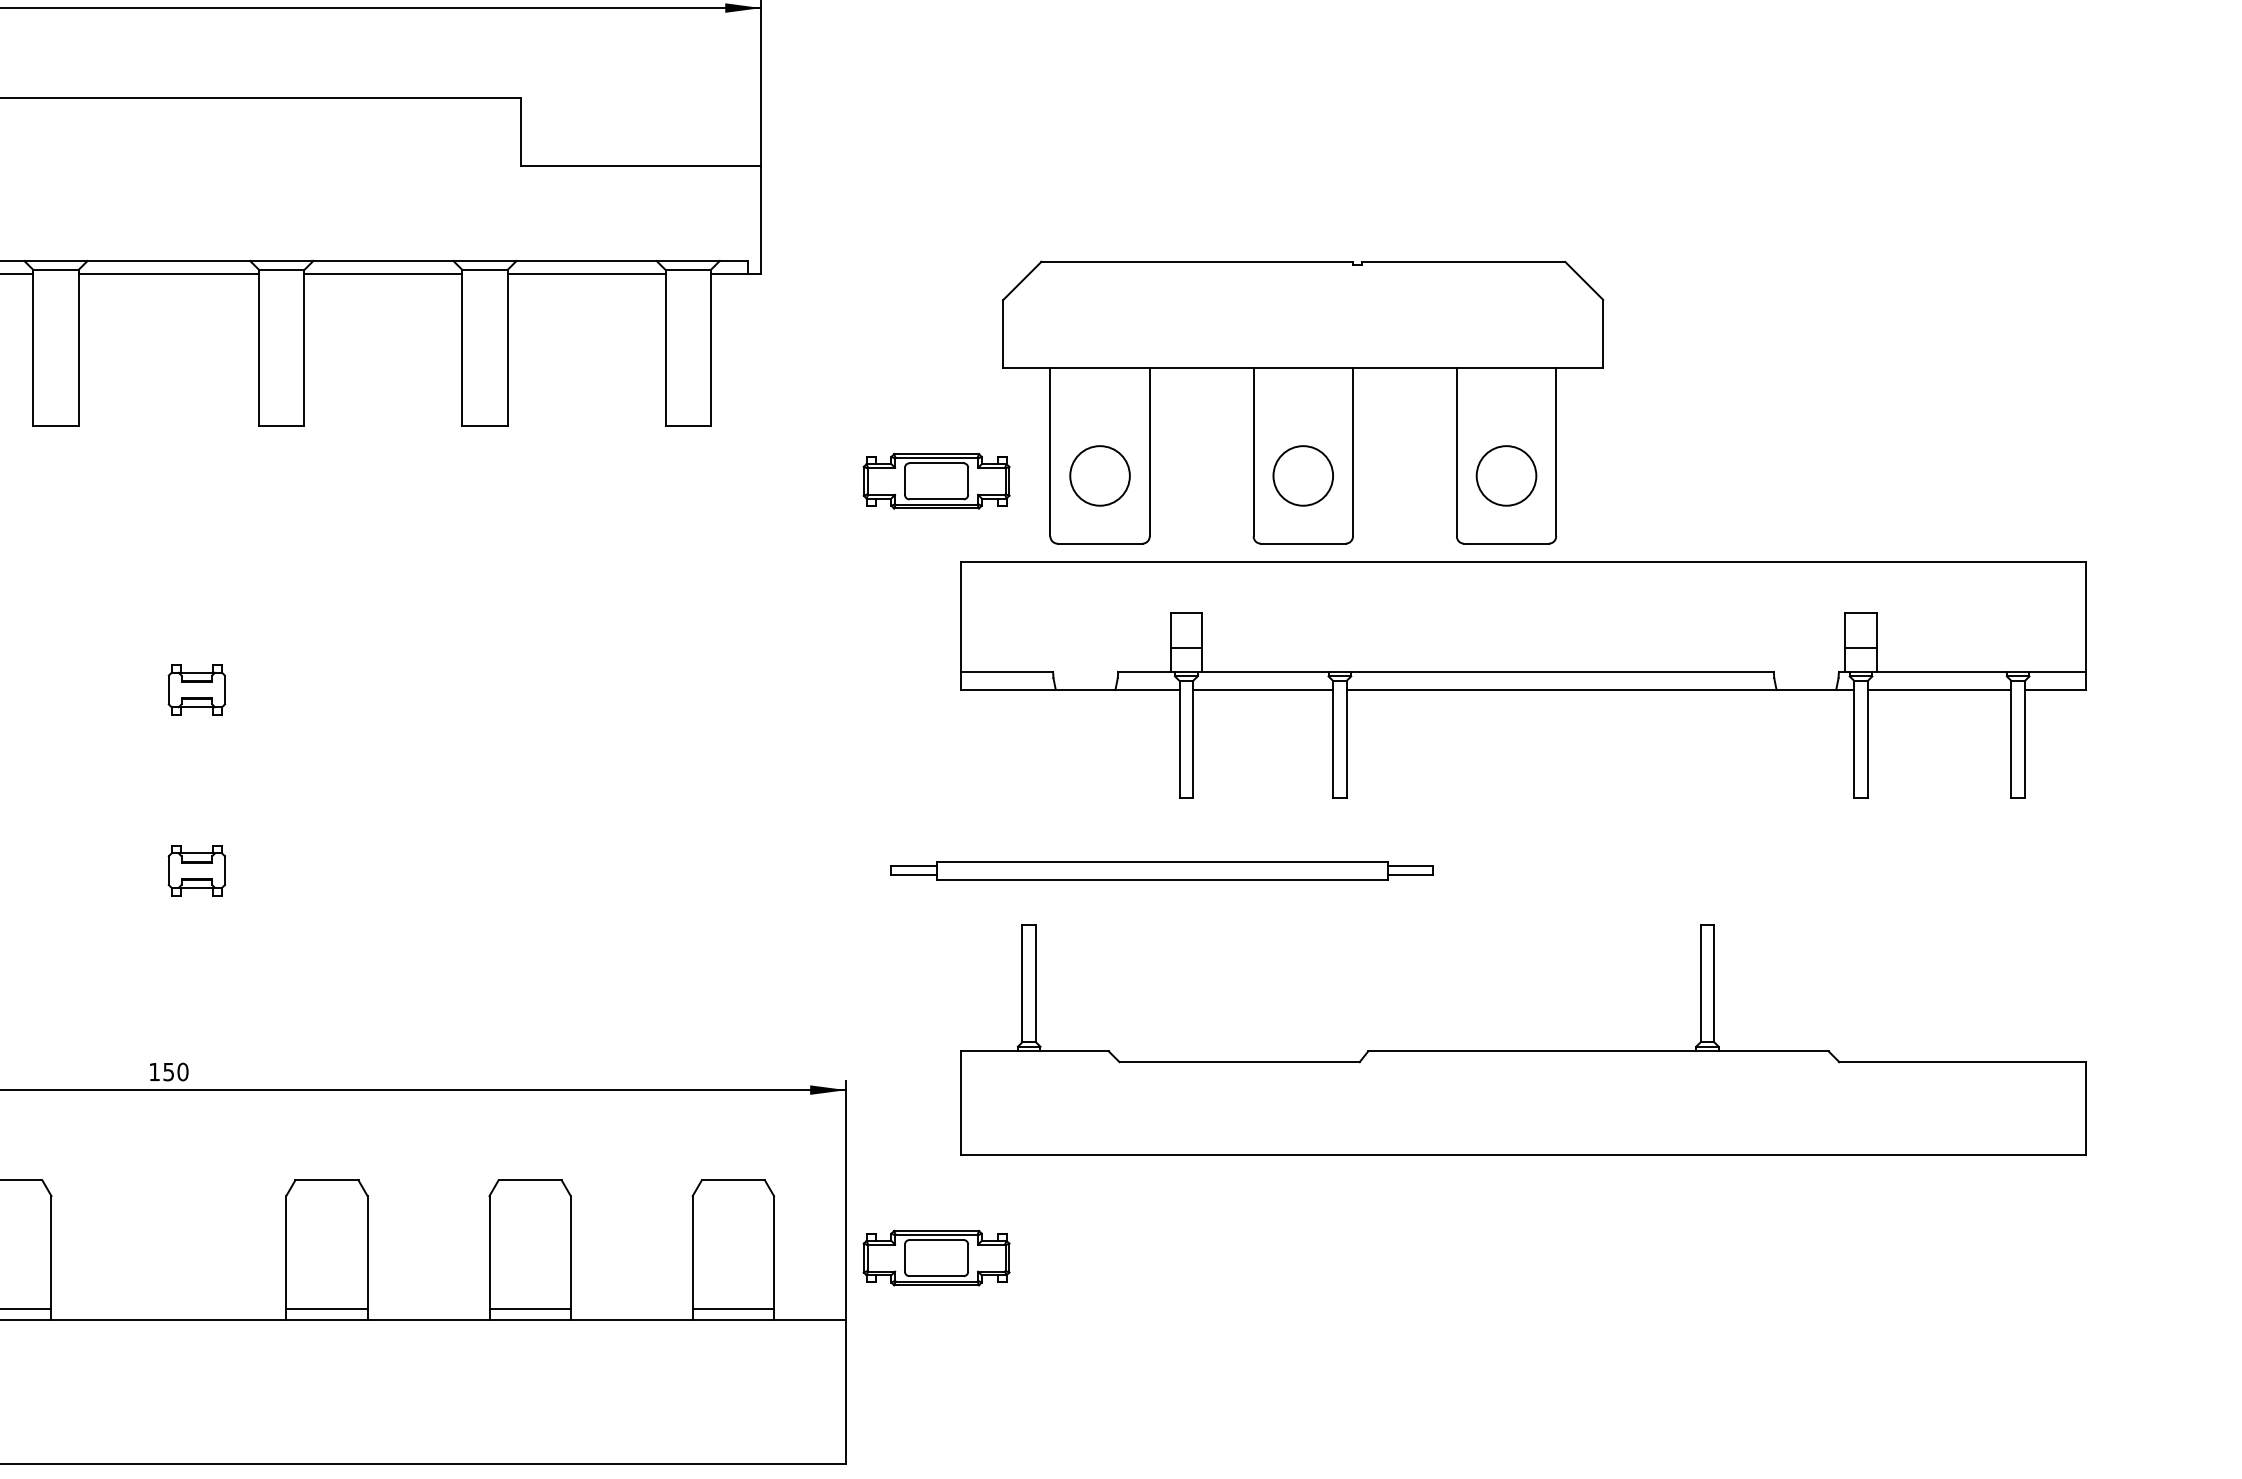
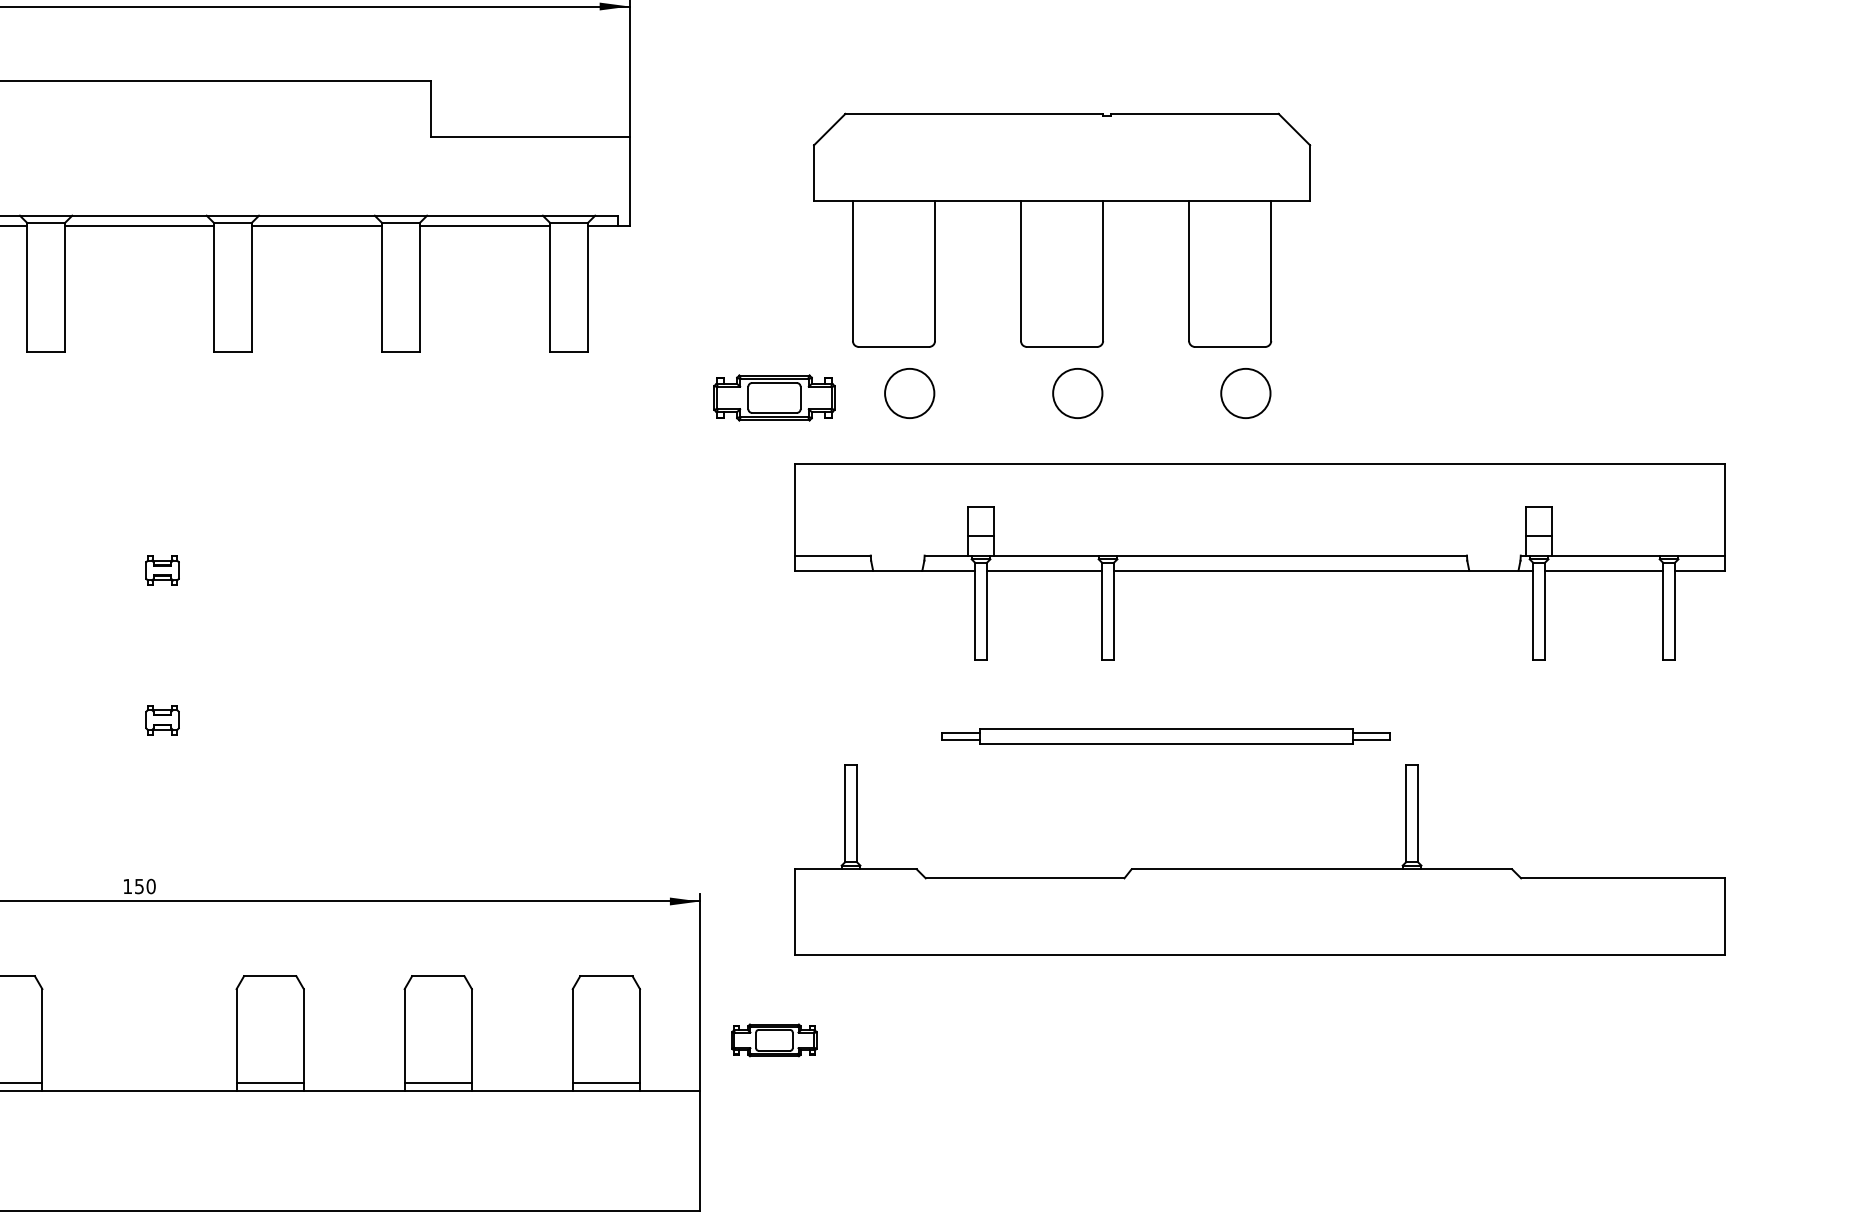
part: (1303, 402) -> (1062, 230), moved
part: (196, 689) -> (162, 570), size x0.7
part: (196, 870) -> (162, 719), size x0.7
part: (1161, 870) -> (1165, 736), moved
part: (936, 1257) -> (774, 1039), size x0.7

